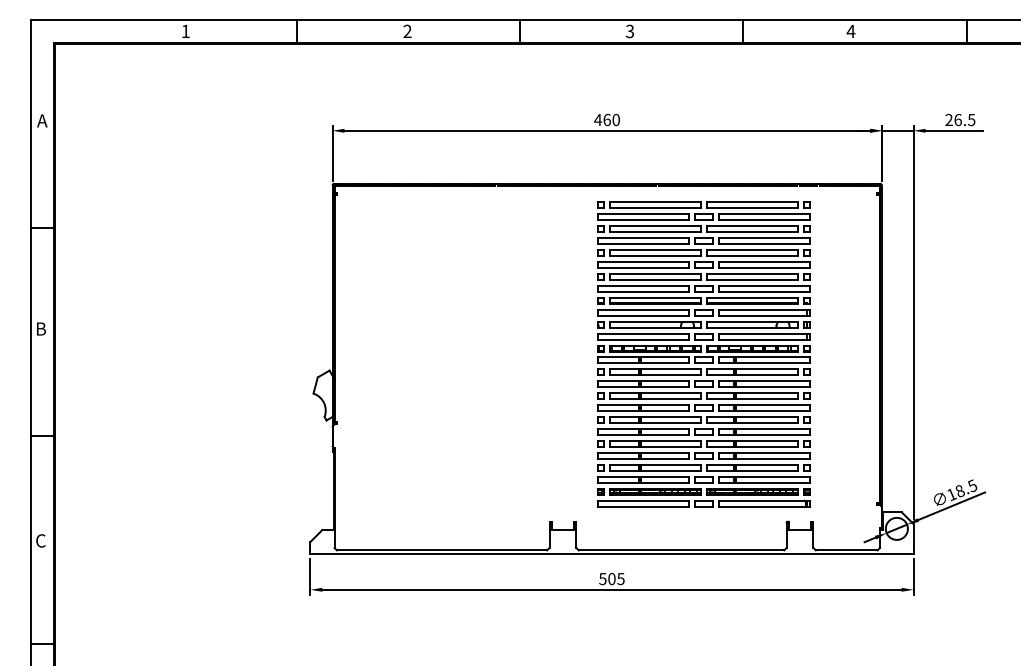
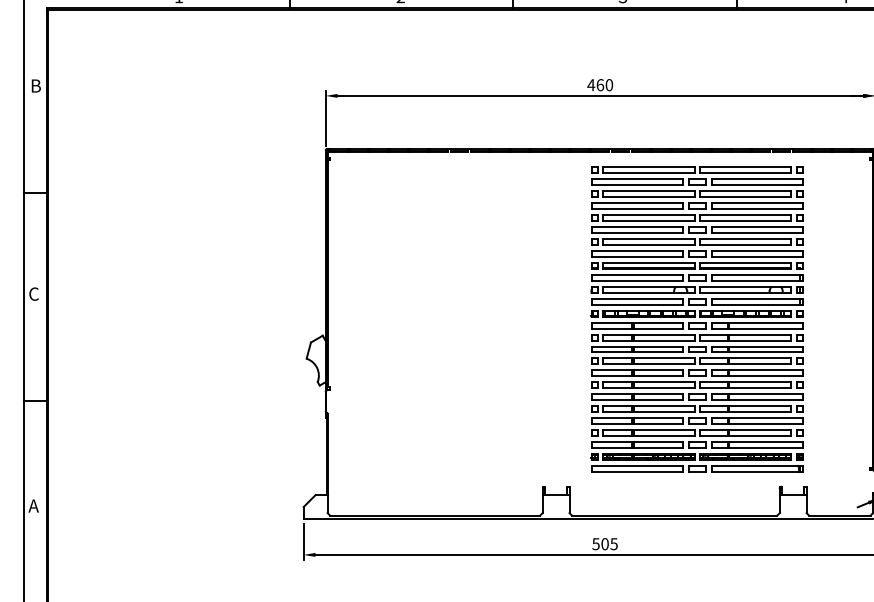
text: (42, 120) -> (35, 85), A -> B
text: (40, 328) -> (33, 293), B -> C
text: (40, 540) -> (33, 505), C -> A

